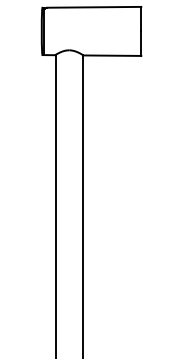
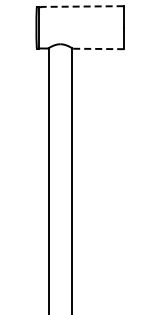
line: (93, 7) -> (81, 6), solid -> dashed
line: (112, 55) -> (98, 48), solid -> dashed

